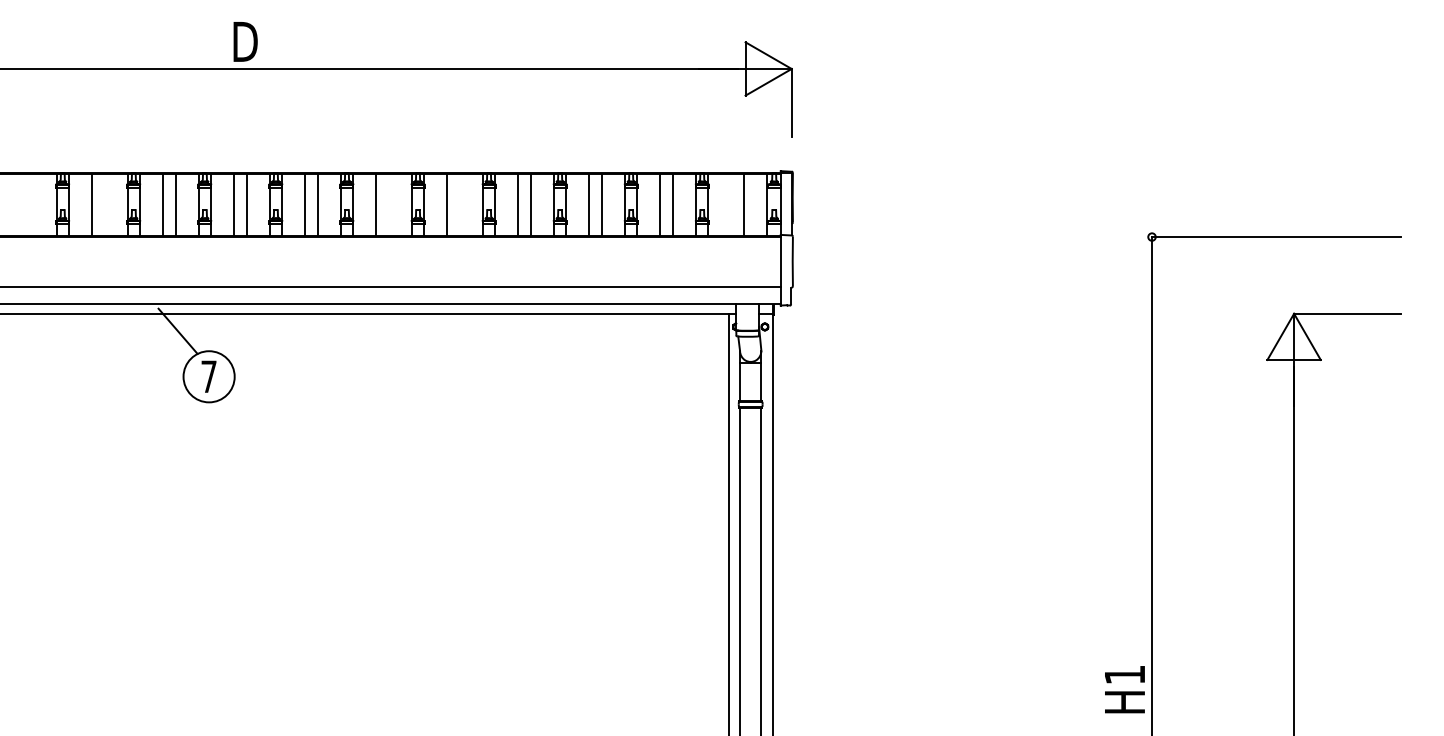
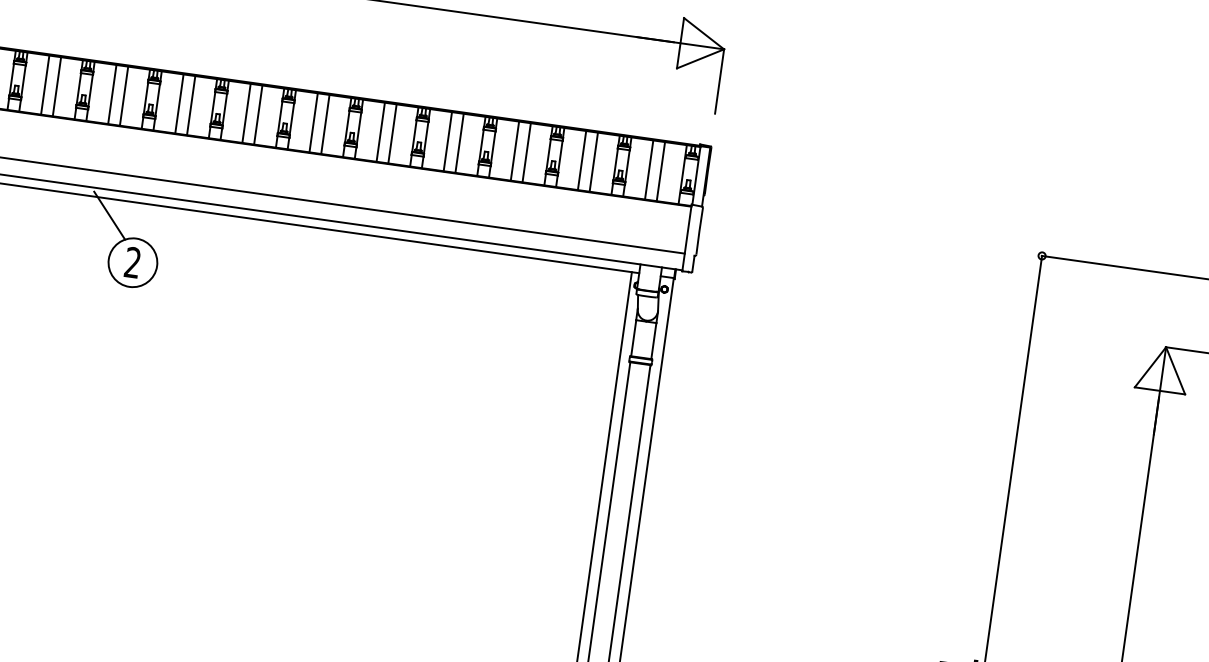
line: (104, 204) -> (57, 86), added
line: (388, 204) -> (325, 123), added
line: (459, 204) -> (392, 133), added
line: (731, 204) -> (649, 169), added
text: (208, 376) -> (132, 262), 7 -> 2

